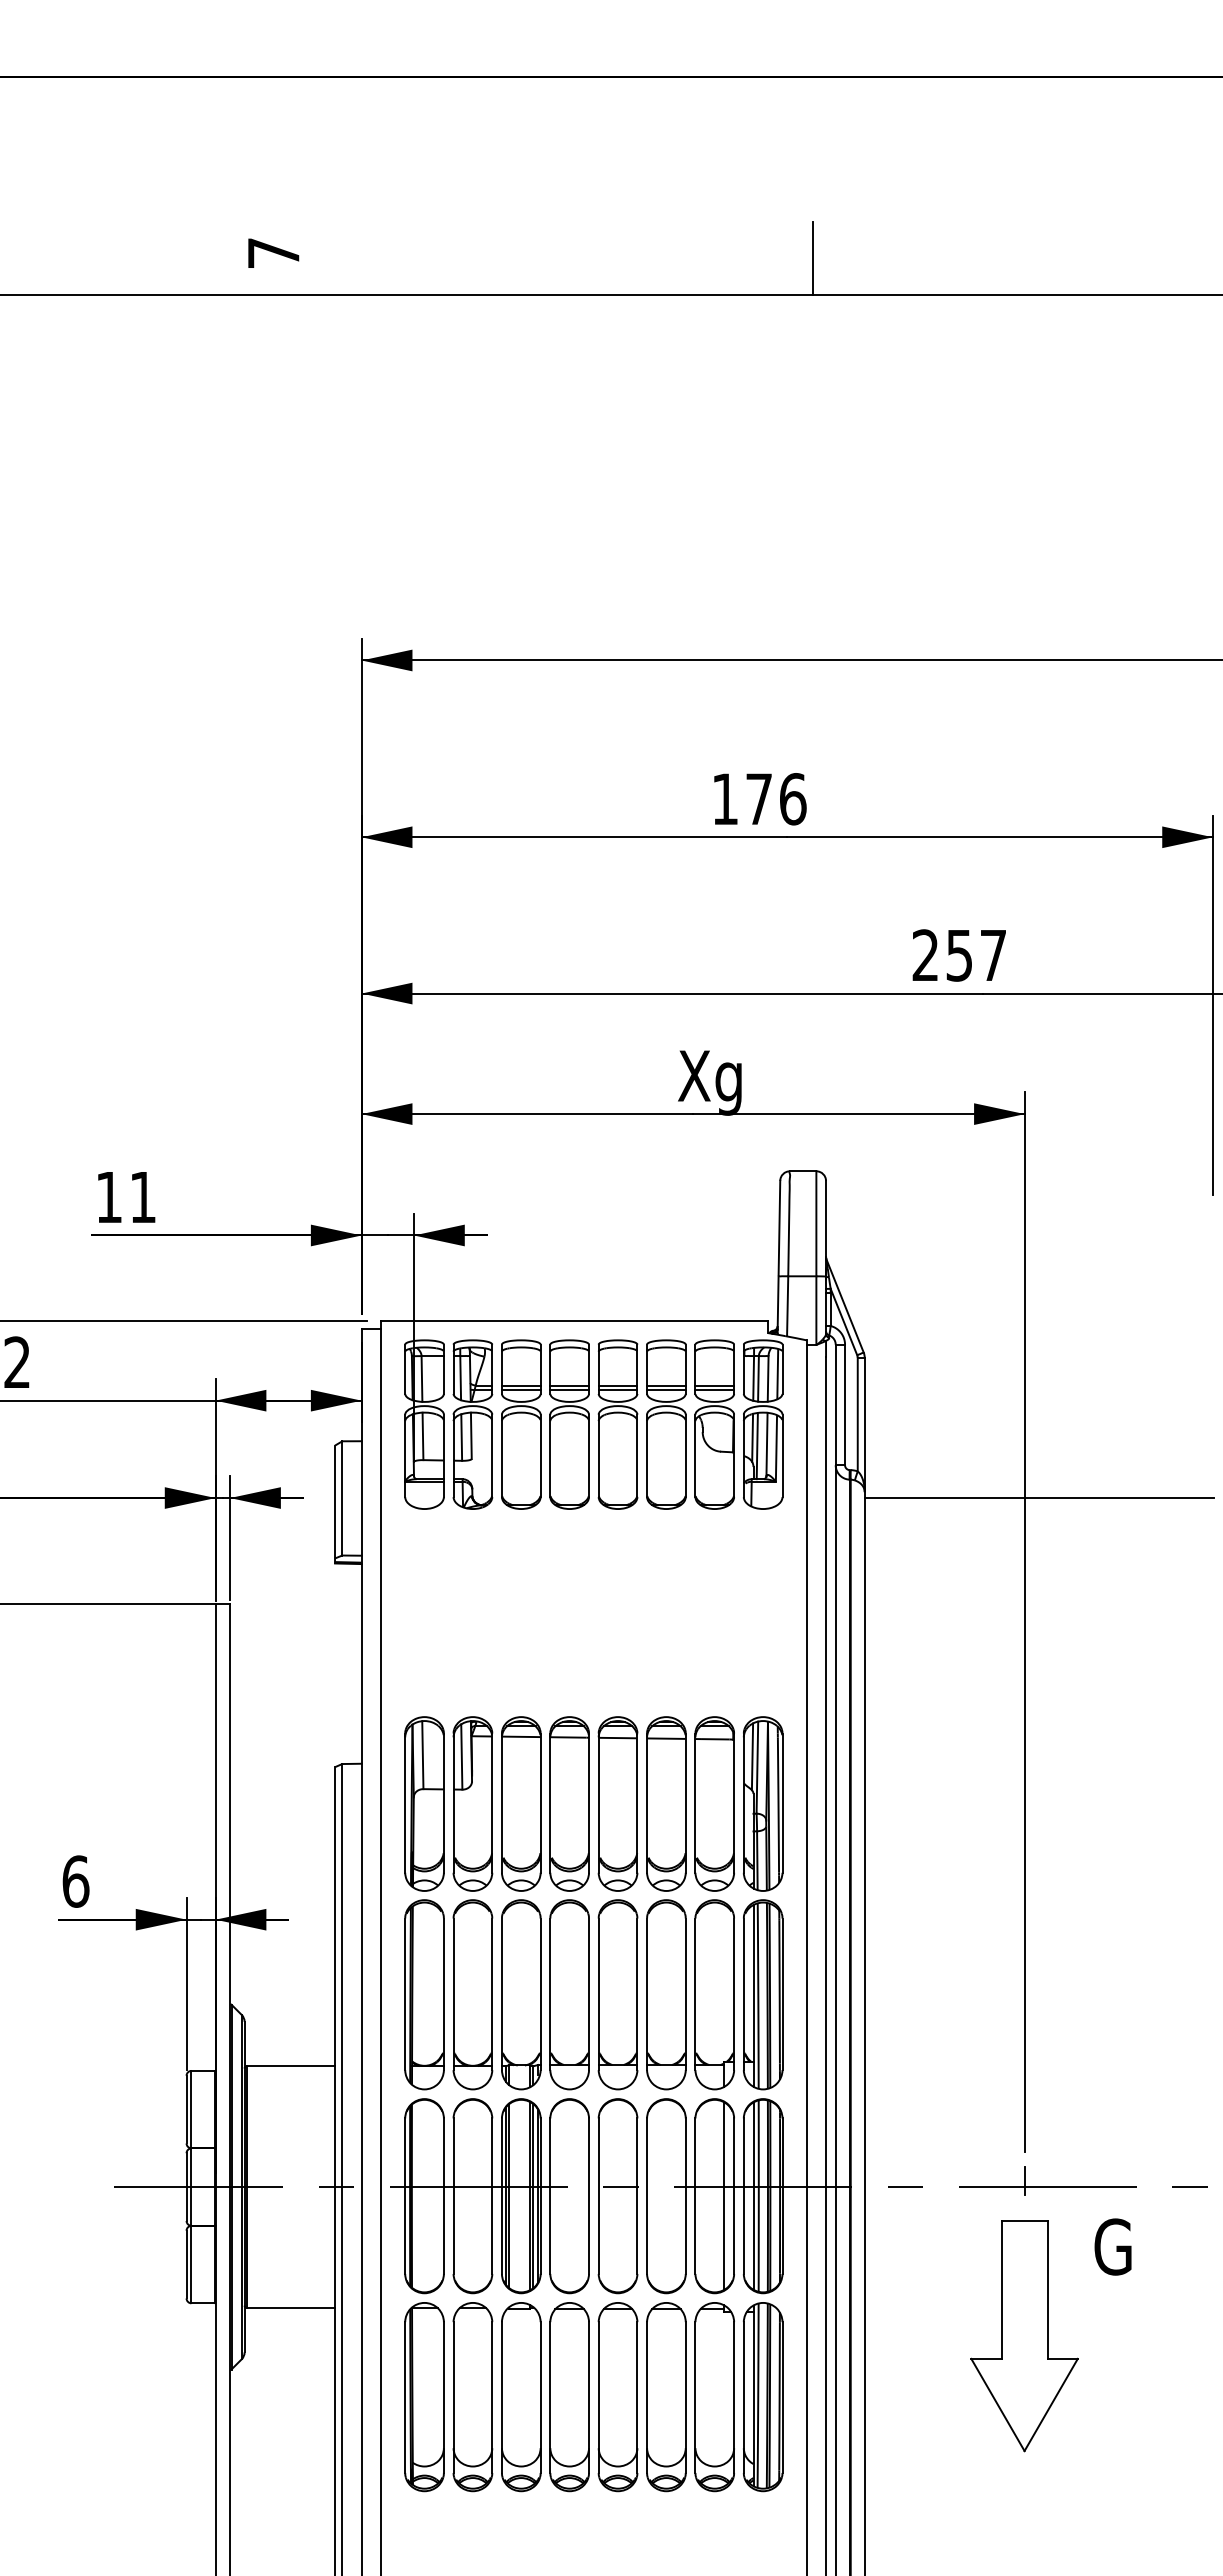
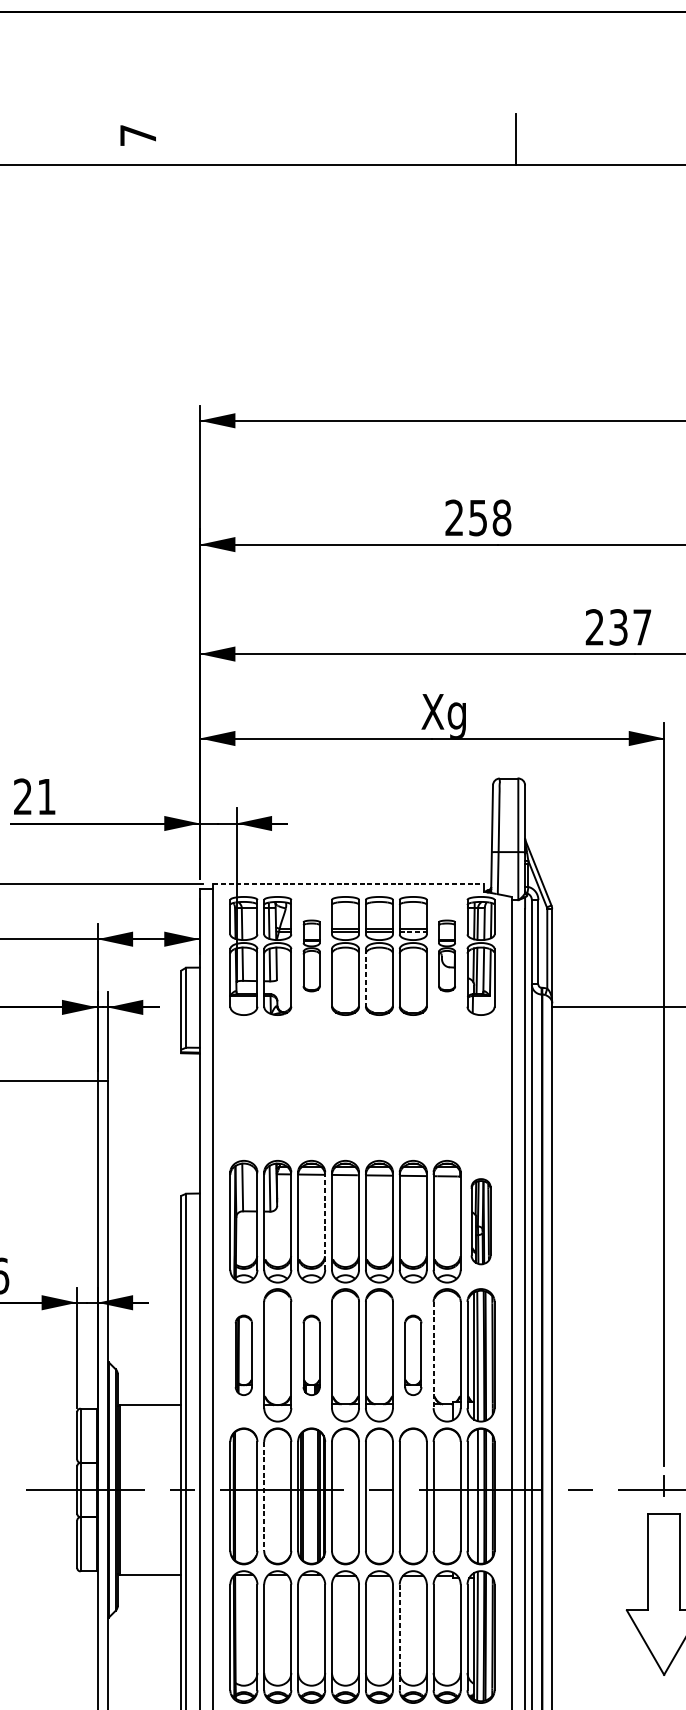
text: (759, 799) -> (478, 518), 176 -> 258
text: (959, 955) -> (618, 627), 257 -> 237
text: (108, 1196) -> (22, 796), 11 -> 21
line: (575, 1321) -> (349, 883), solid -> dashed
line: (666, 1390) -> (413, 932), solid -> dashed
part: (521, 1424) -> (311, 955), size x0.6
part: (714, 1424) -> (446, 955), size x0.6
line: (598, 1456) -> (365, 978), solid -> dashed
line: (540, 1803) -> (325, 1221), solid -> dashed
part: (763, 1803) -> (481, 1221), size x0.7
part: (424, 1994) -> (243, 1355), size x0.6
part: (521, 1994) -> (311, 1355), size x0.6
part: (666, 1994) -> (413, 1355), size x0.6
line: (695, 1994) -> (433, 1355), solid -> dashed
line: (723, 2195) -> (453, 1495), removed
line: (753, 2195) -> (474, 1495), removed
line: (453, 2196) -> (264, 1496), solid -> dashed
line: (647, 2398) -> (400, 1638), solid -> dashed

